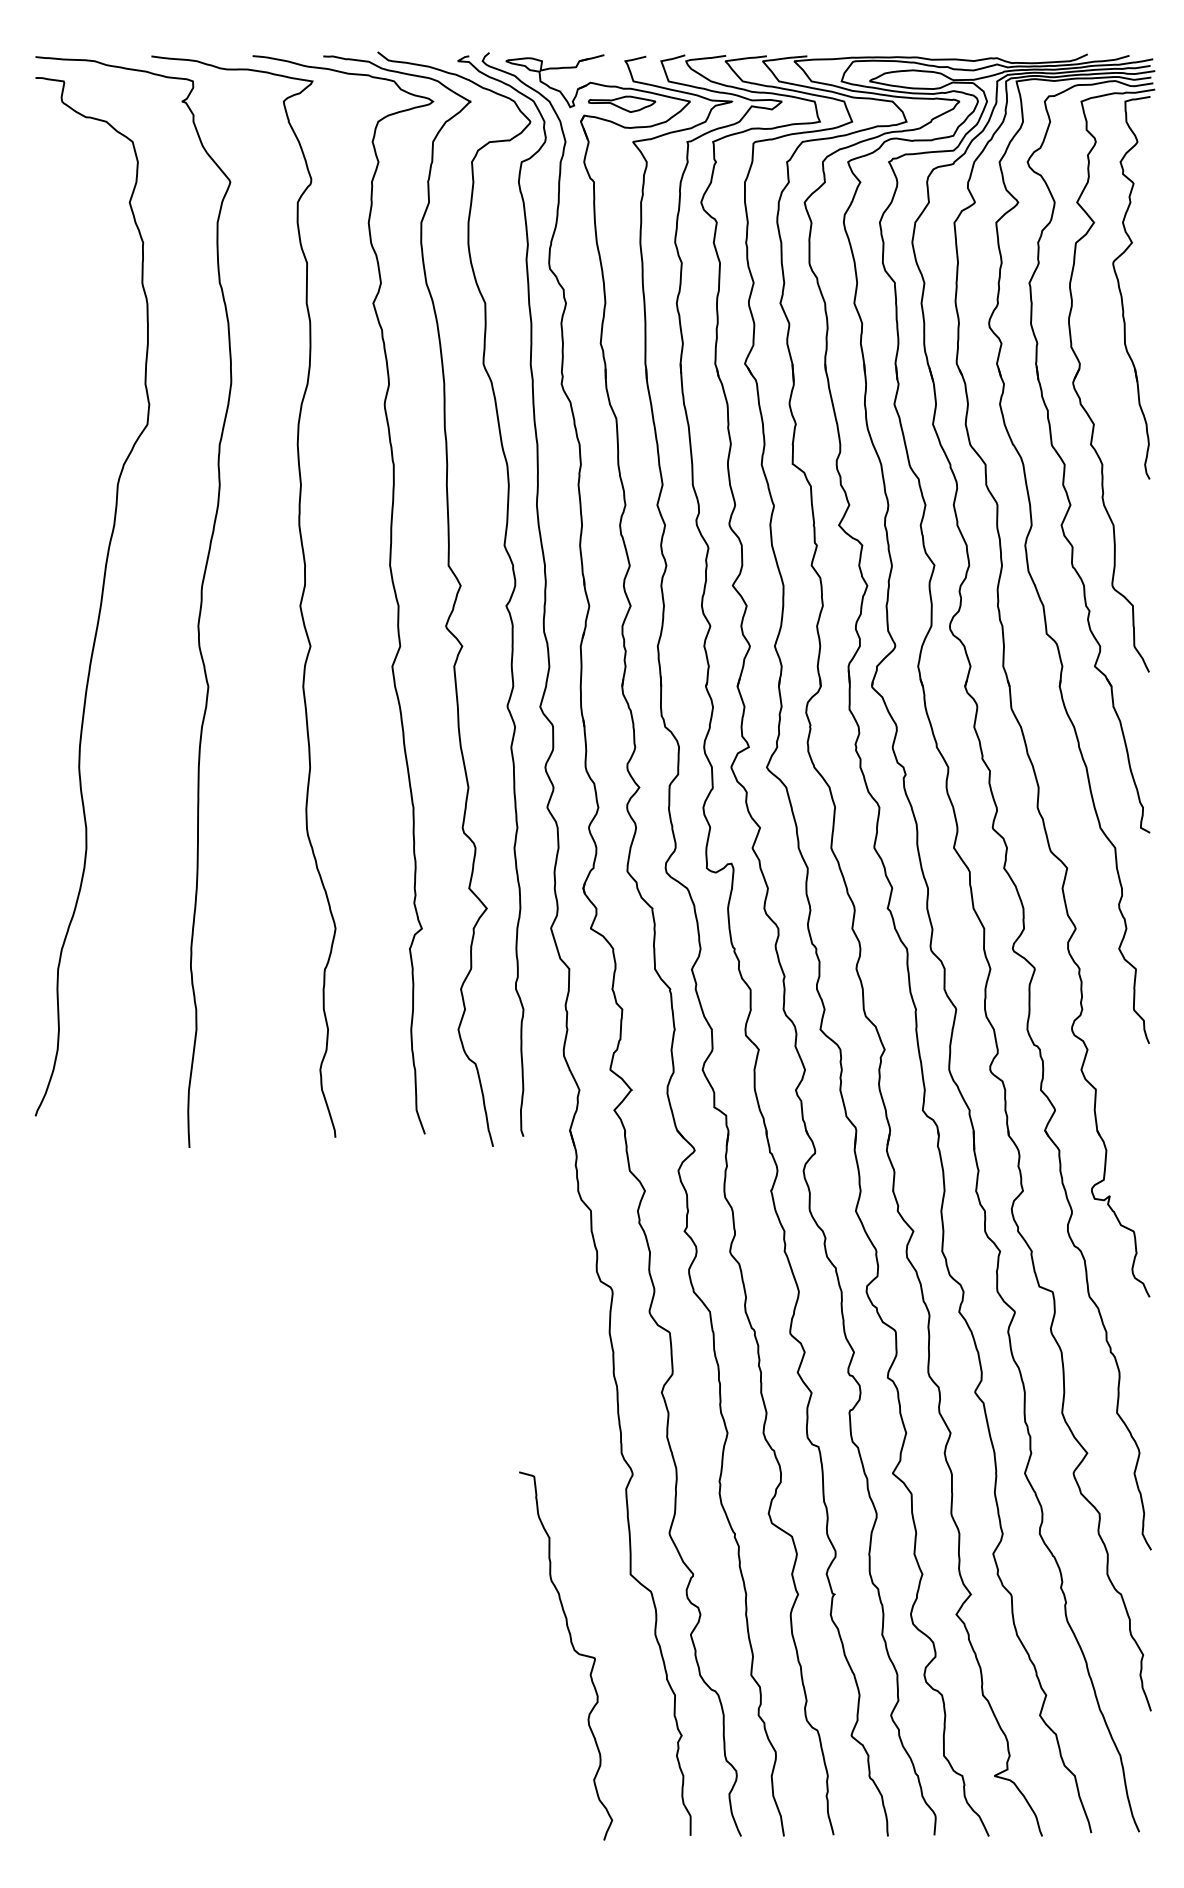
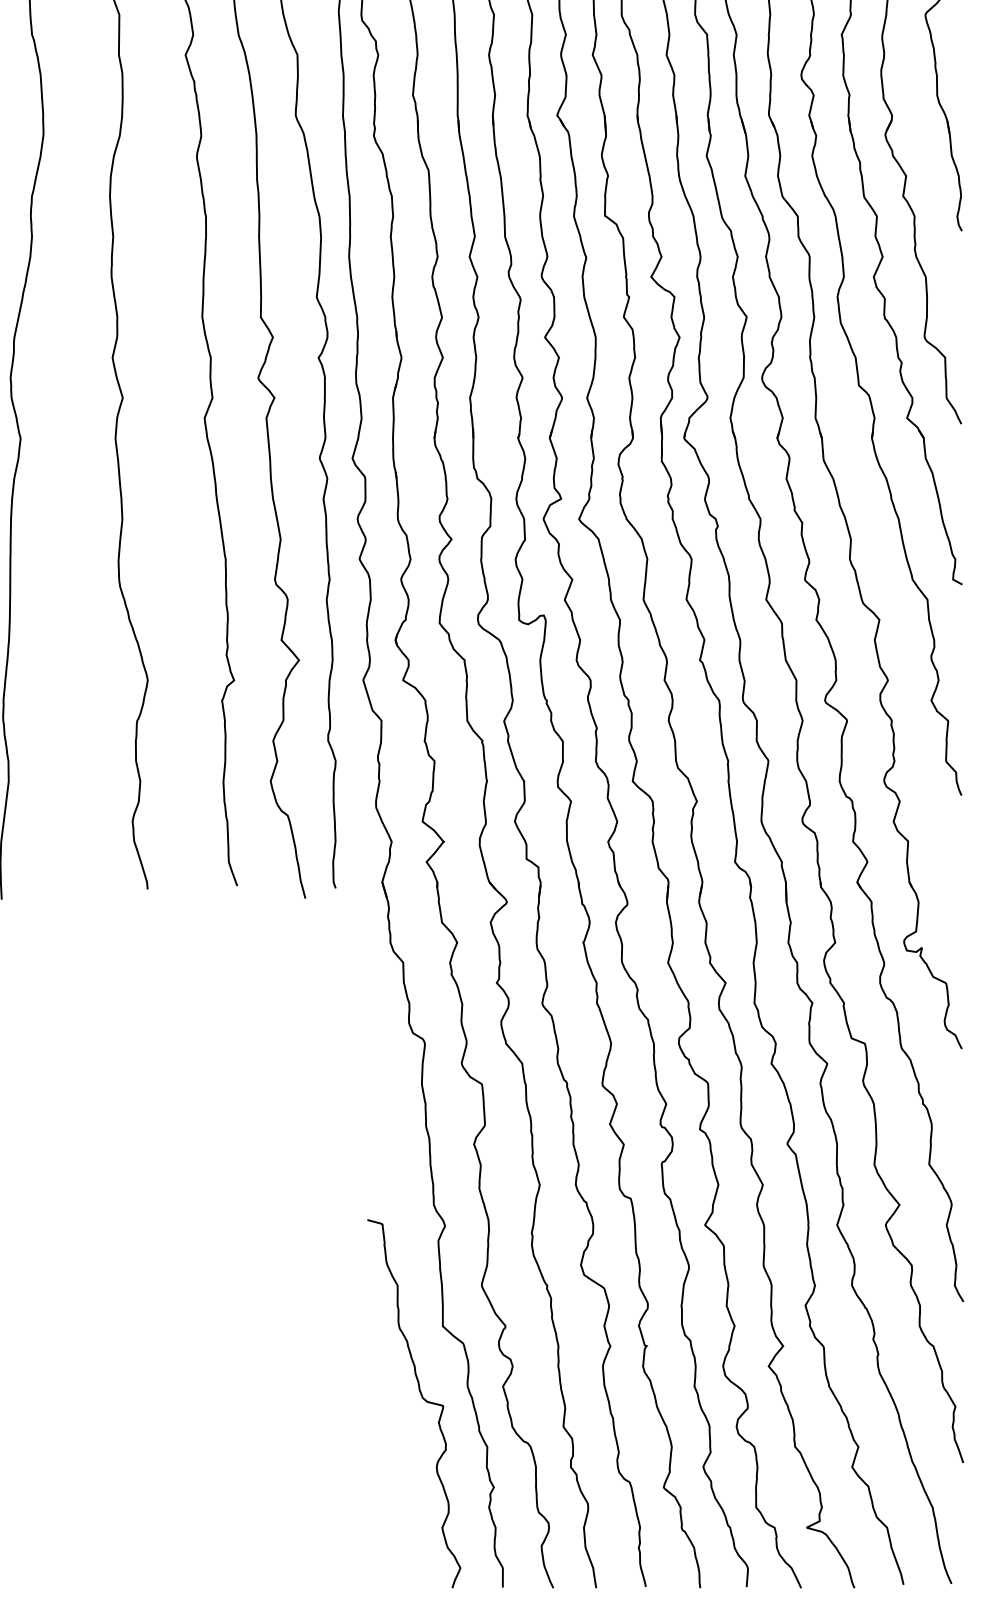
curve: (573, 1650) -> (421, 1398), moved

